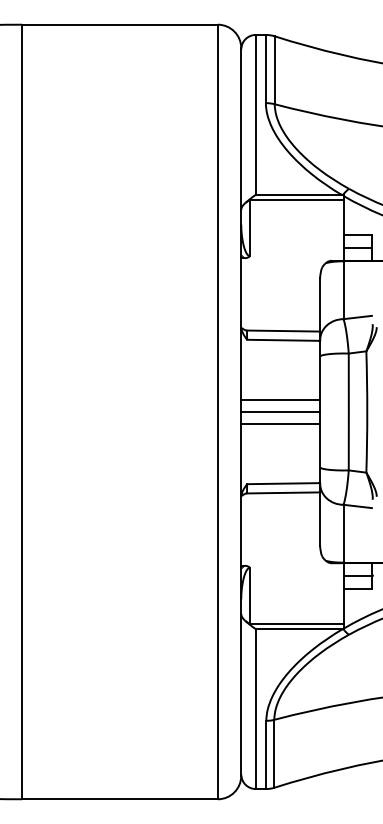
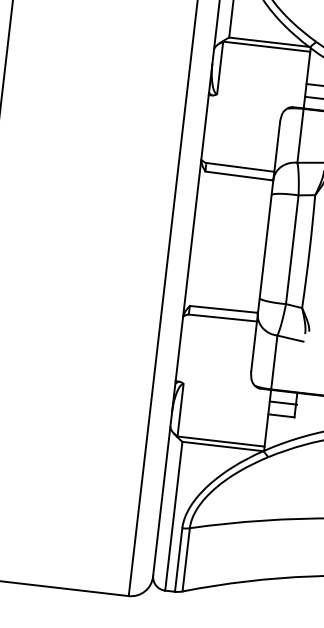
line: (280, 399) -> (230, 230), removed
line: (280, 411) -> (228, 241), removed
line: (280, 424) -> (227, 254), removed

